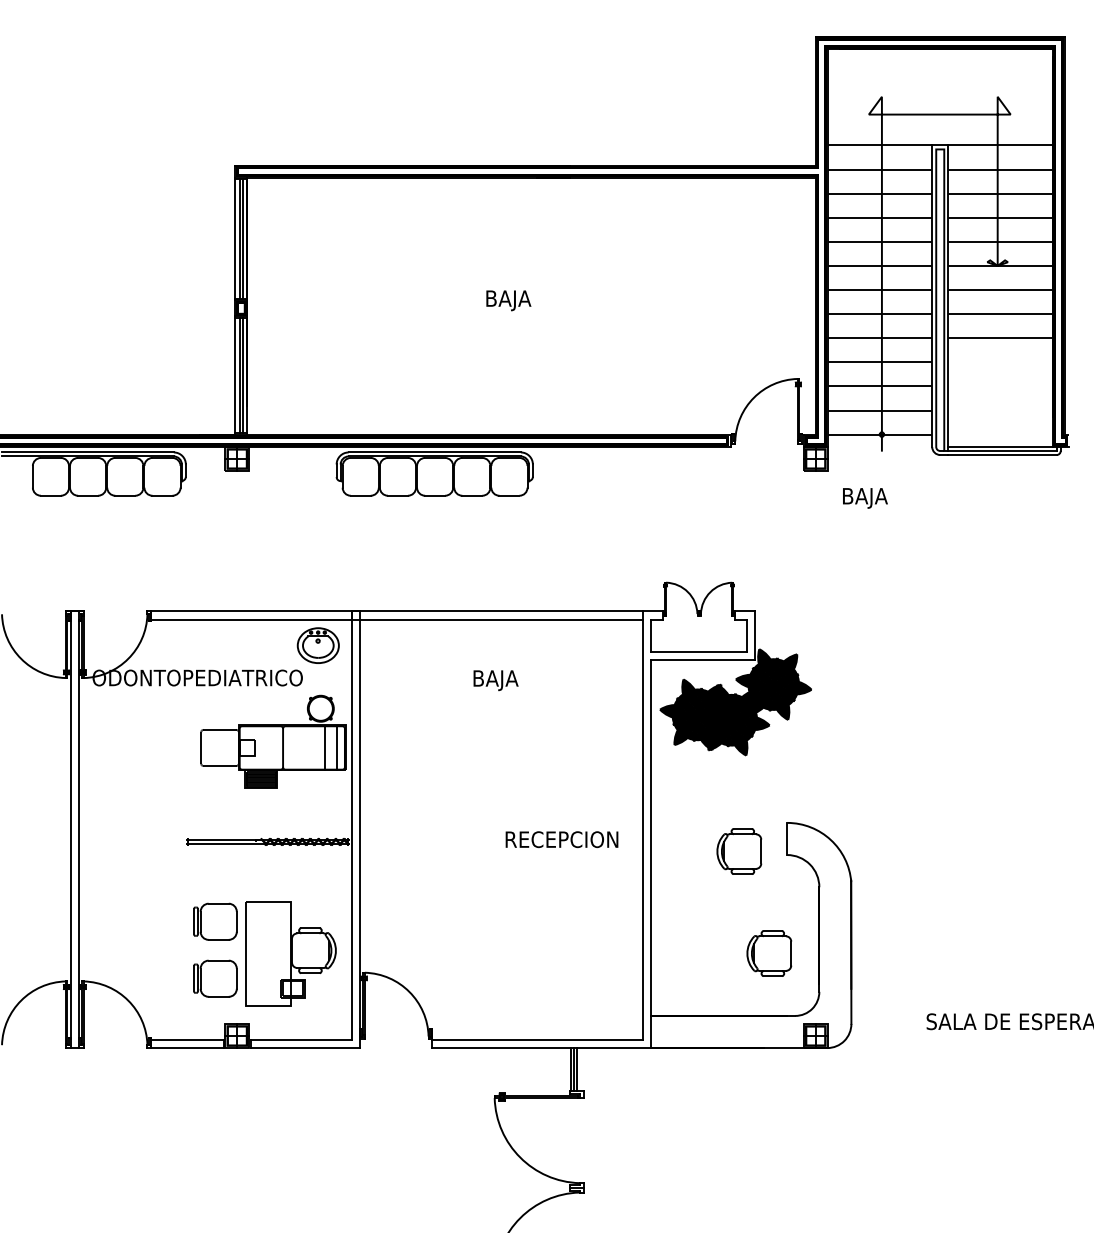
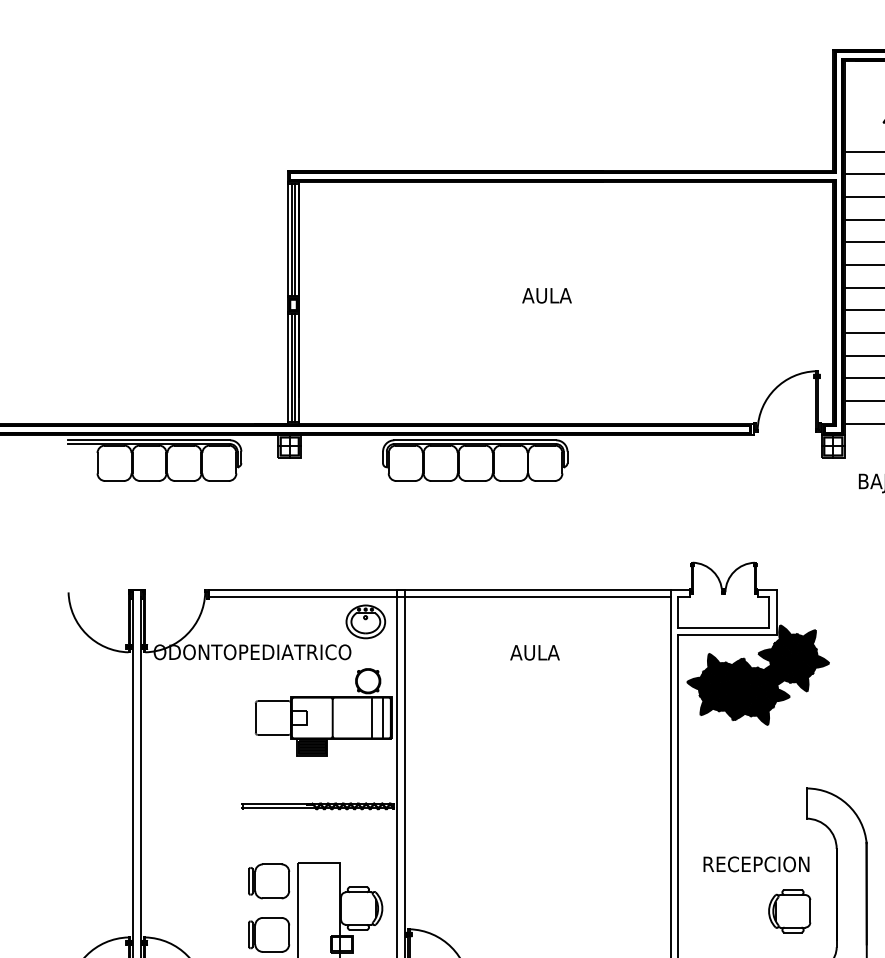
text: (510, 300) -> (546, 297), BAJA -> AULA
text: (498, 680) -> (535, 654), BAJA -> AULA
text: (561, 839) -> (756, 864), moved
part: (739, 851) -> (761, 815), removed

